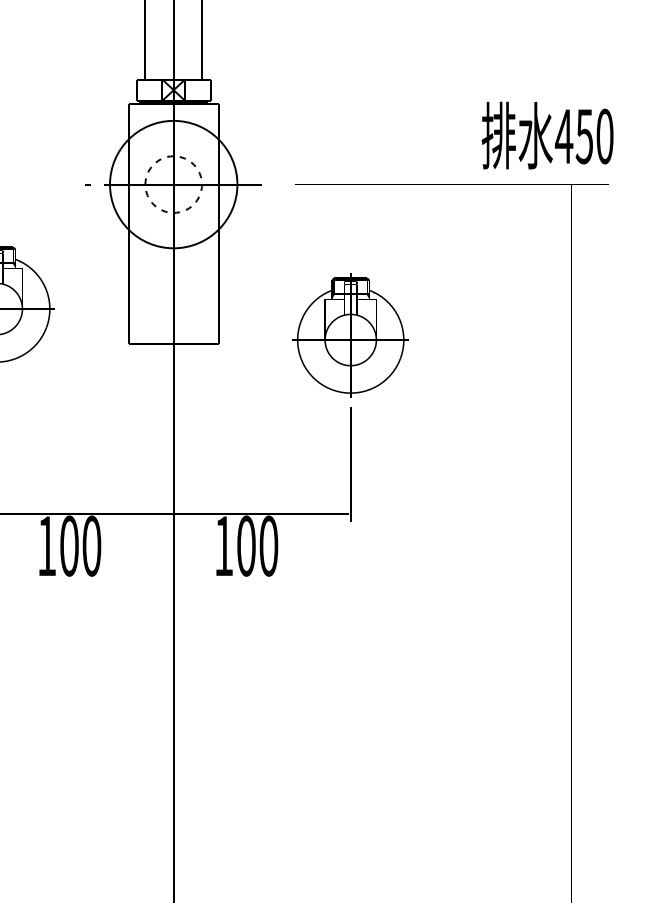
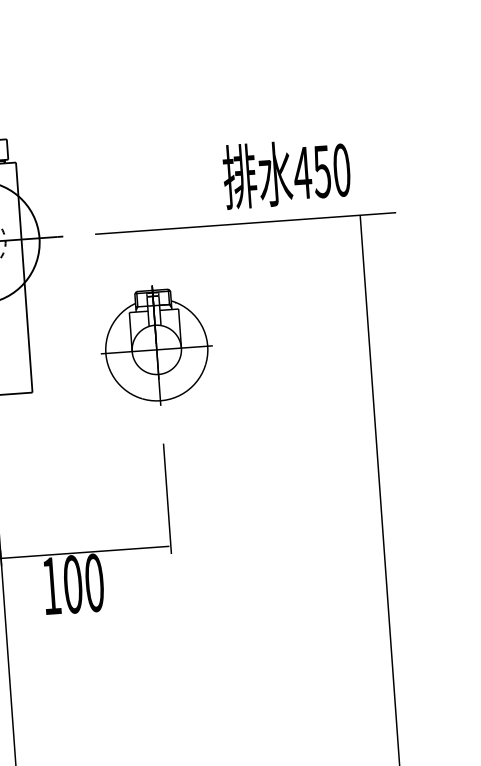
text: (547, 135) -> (286, 173), moved
part: (350, 335) -> (156, 345), moved

